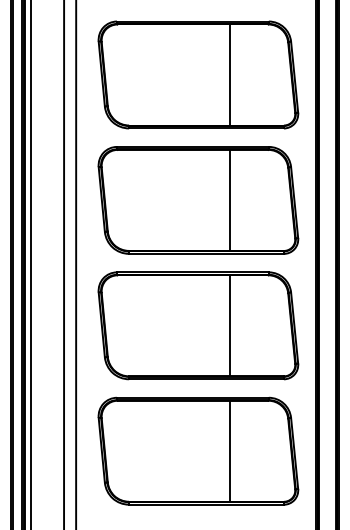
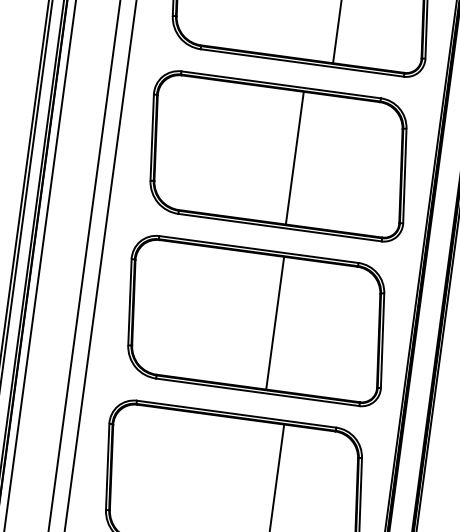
line: (229, 199) -> (294, 156), moved
line: (229, 325) -> (275, 322), moved

